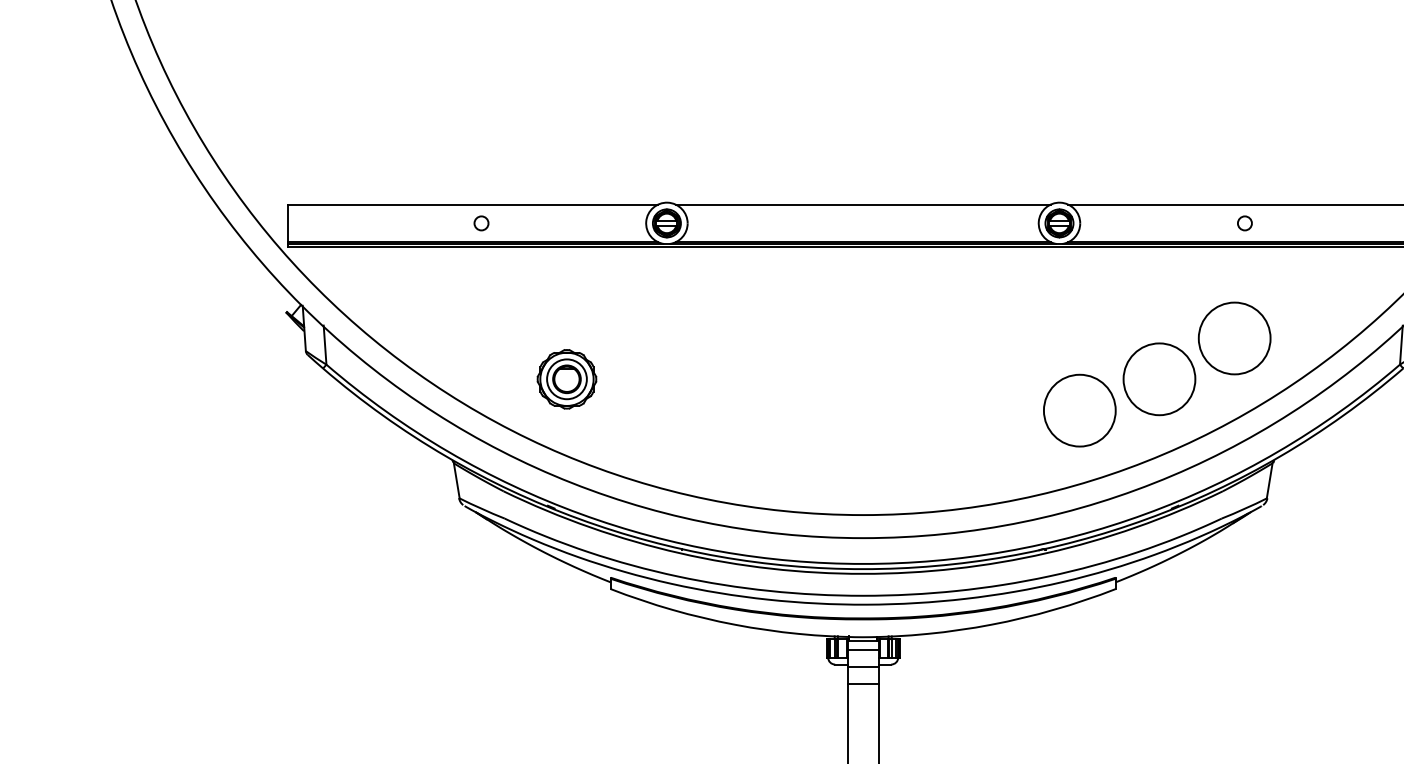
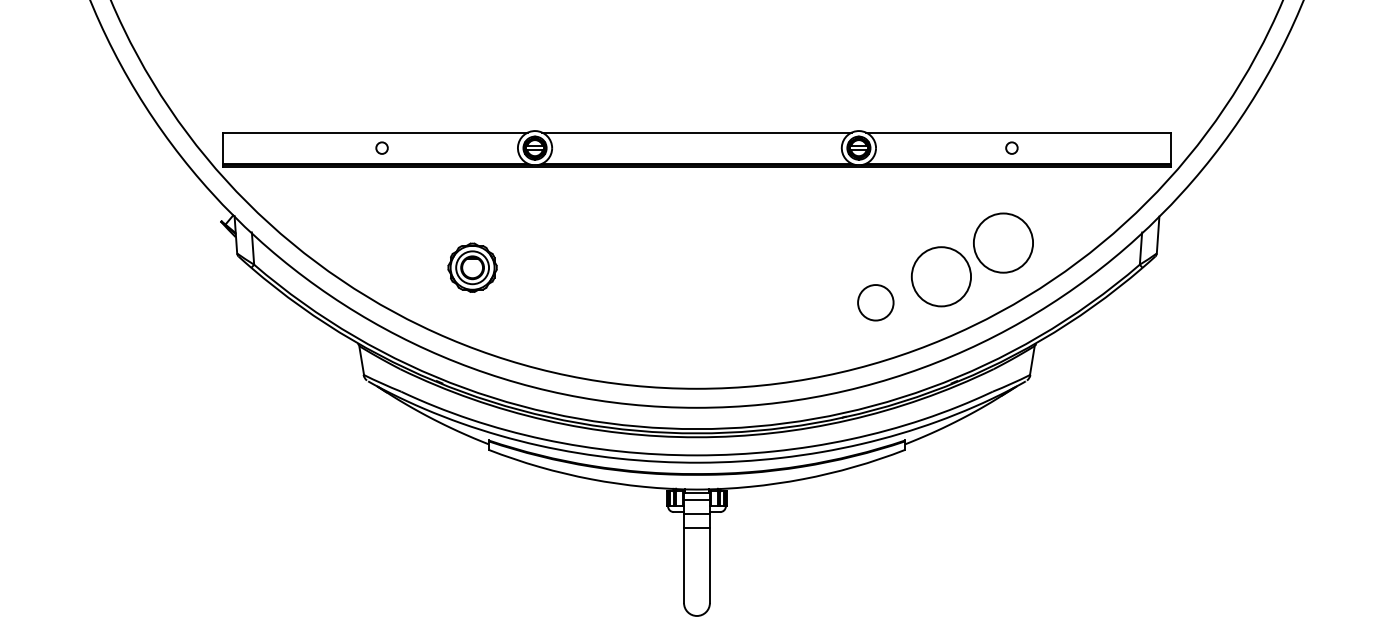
part: (566, 378) -> (472, 267), moved
part: (1079, 410) -> (875, 302), size x0.6

